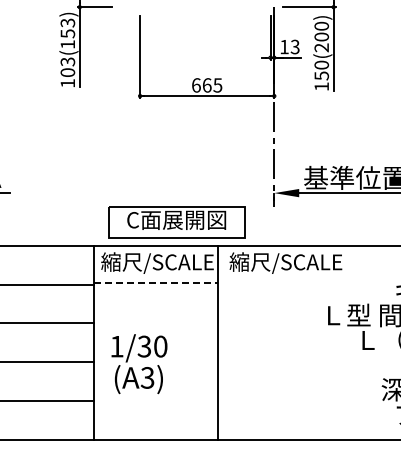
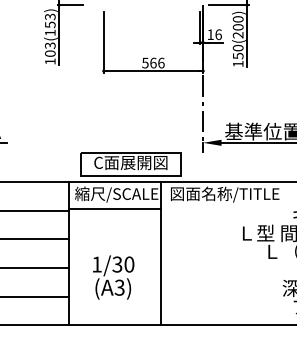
text: (294, 46) -> (218, 34), 13 -> 16
text: (206, 85) -> (152, 63), 665 -> 566
text: (303, 262) -> (224, 194), 縮尺/SCALE -> 図面名称/TITLE
line: (156, 282) -> (115, 208), dashed -> solid
text: (139, 364) -> (113, 277), moved

